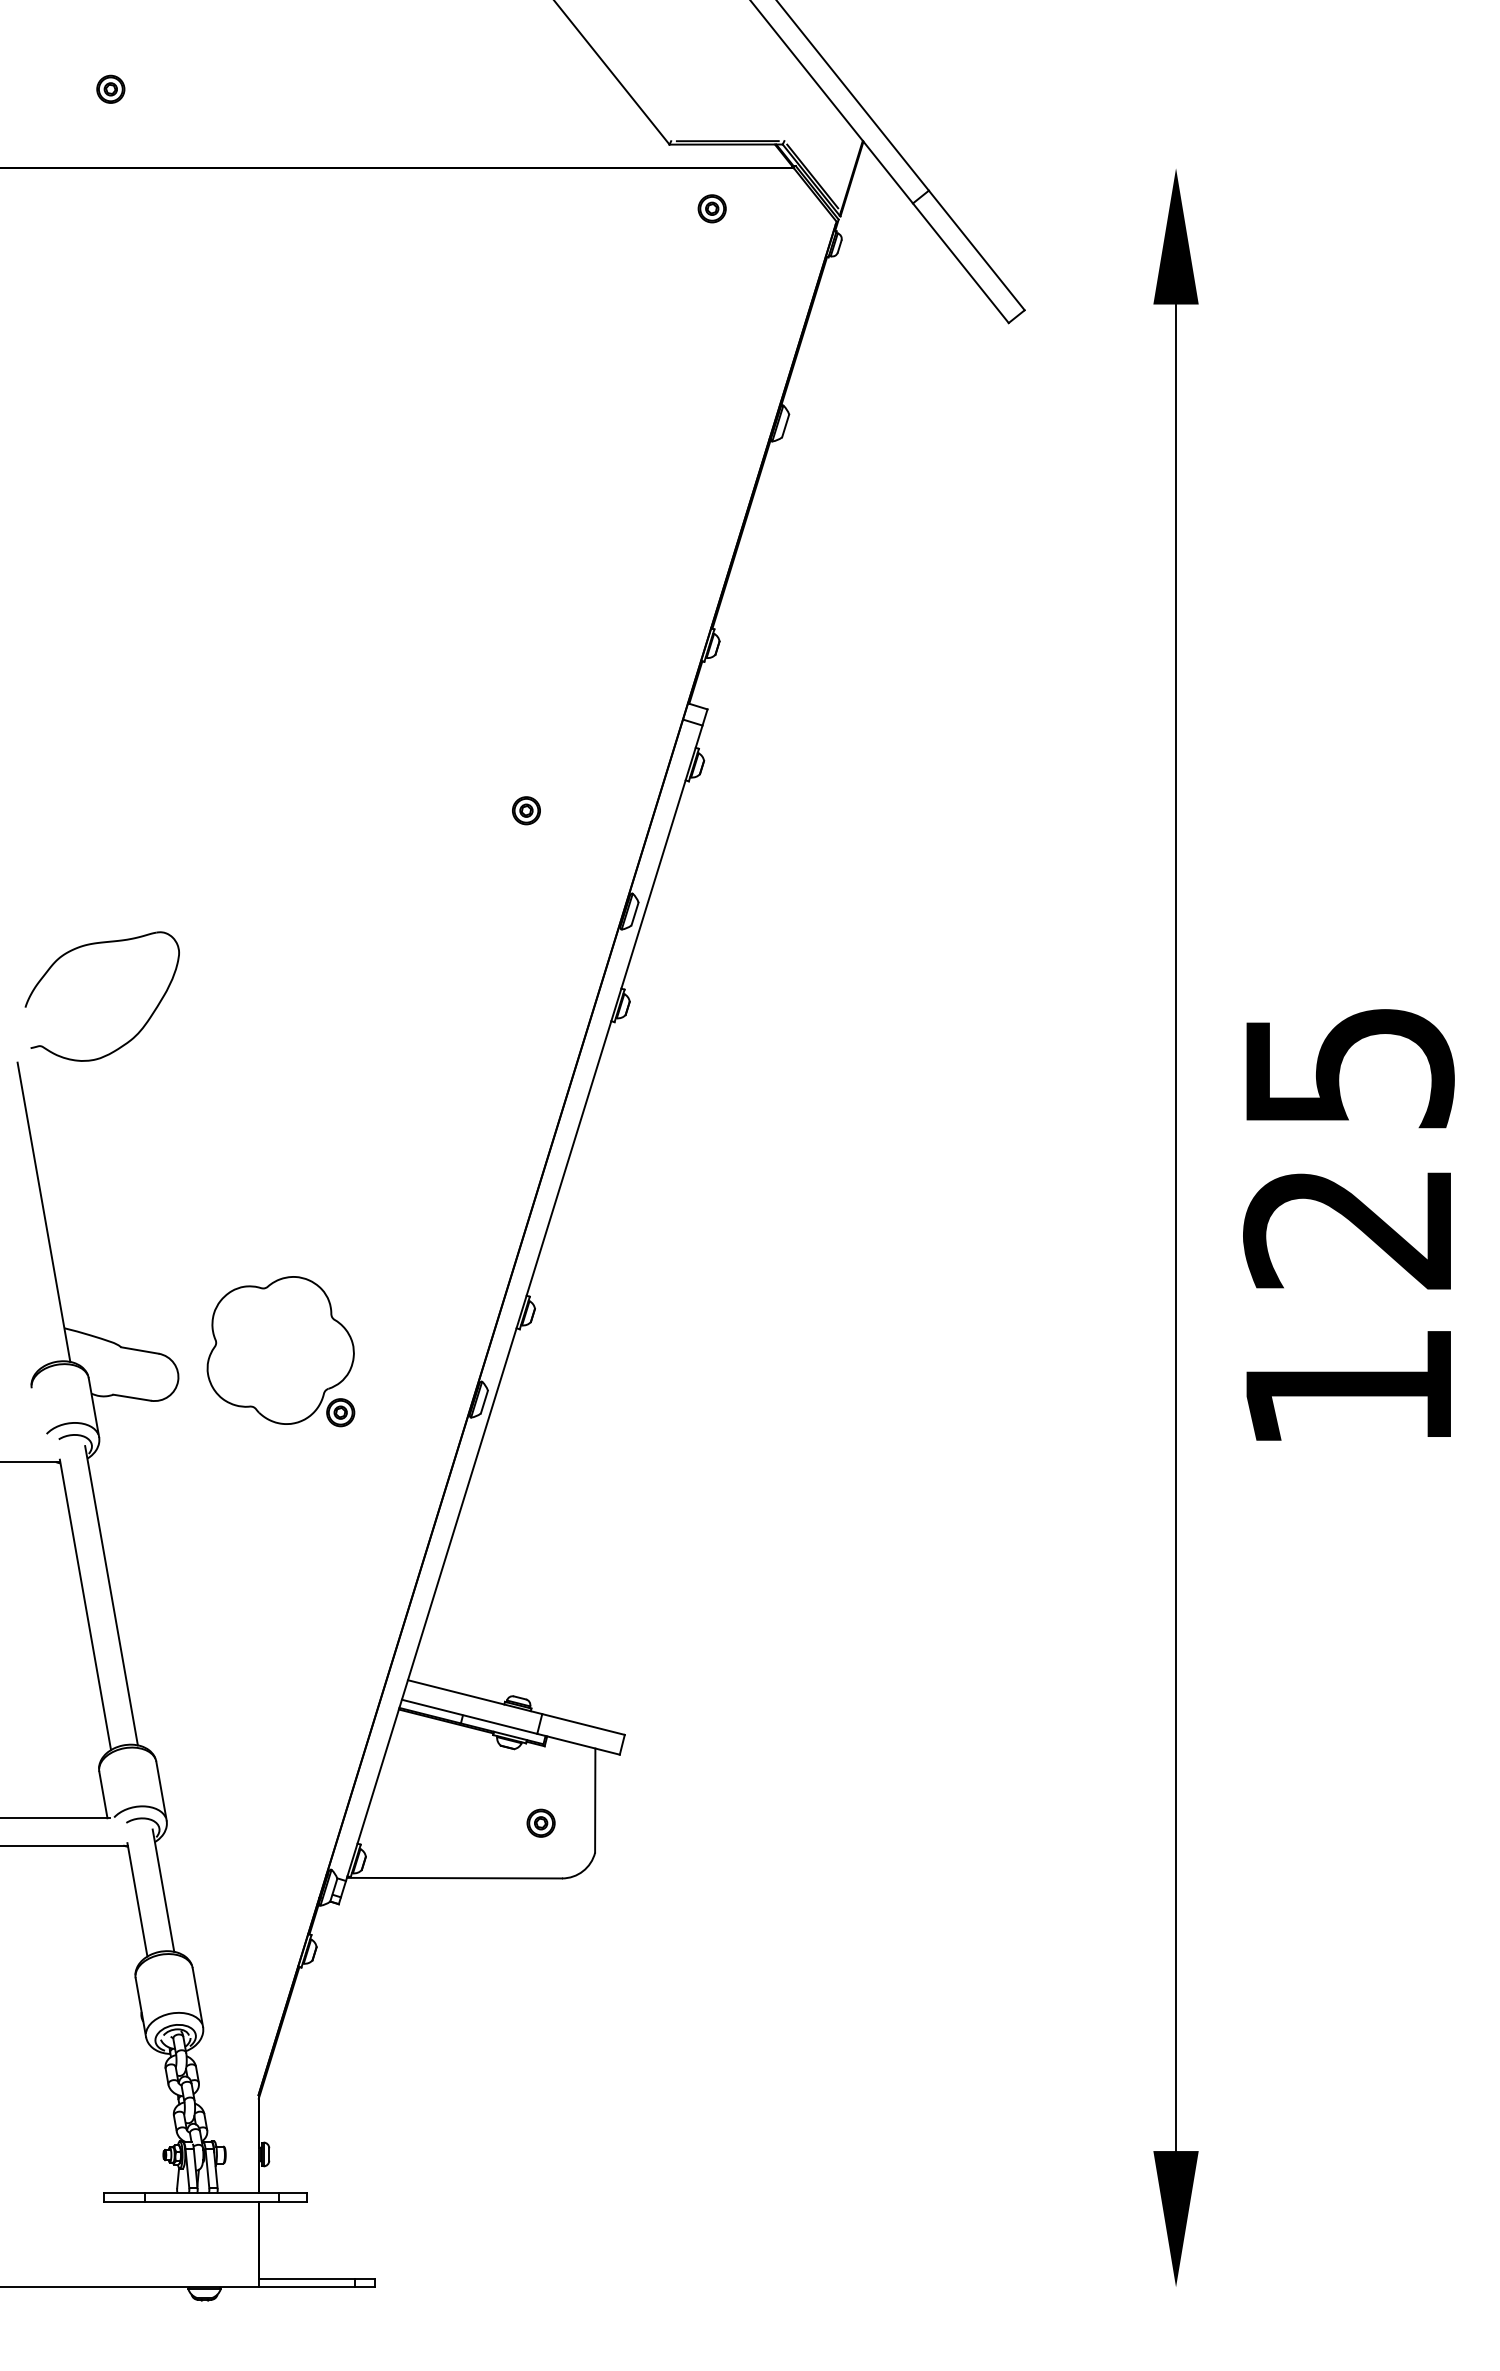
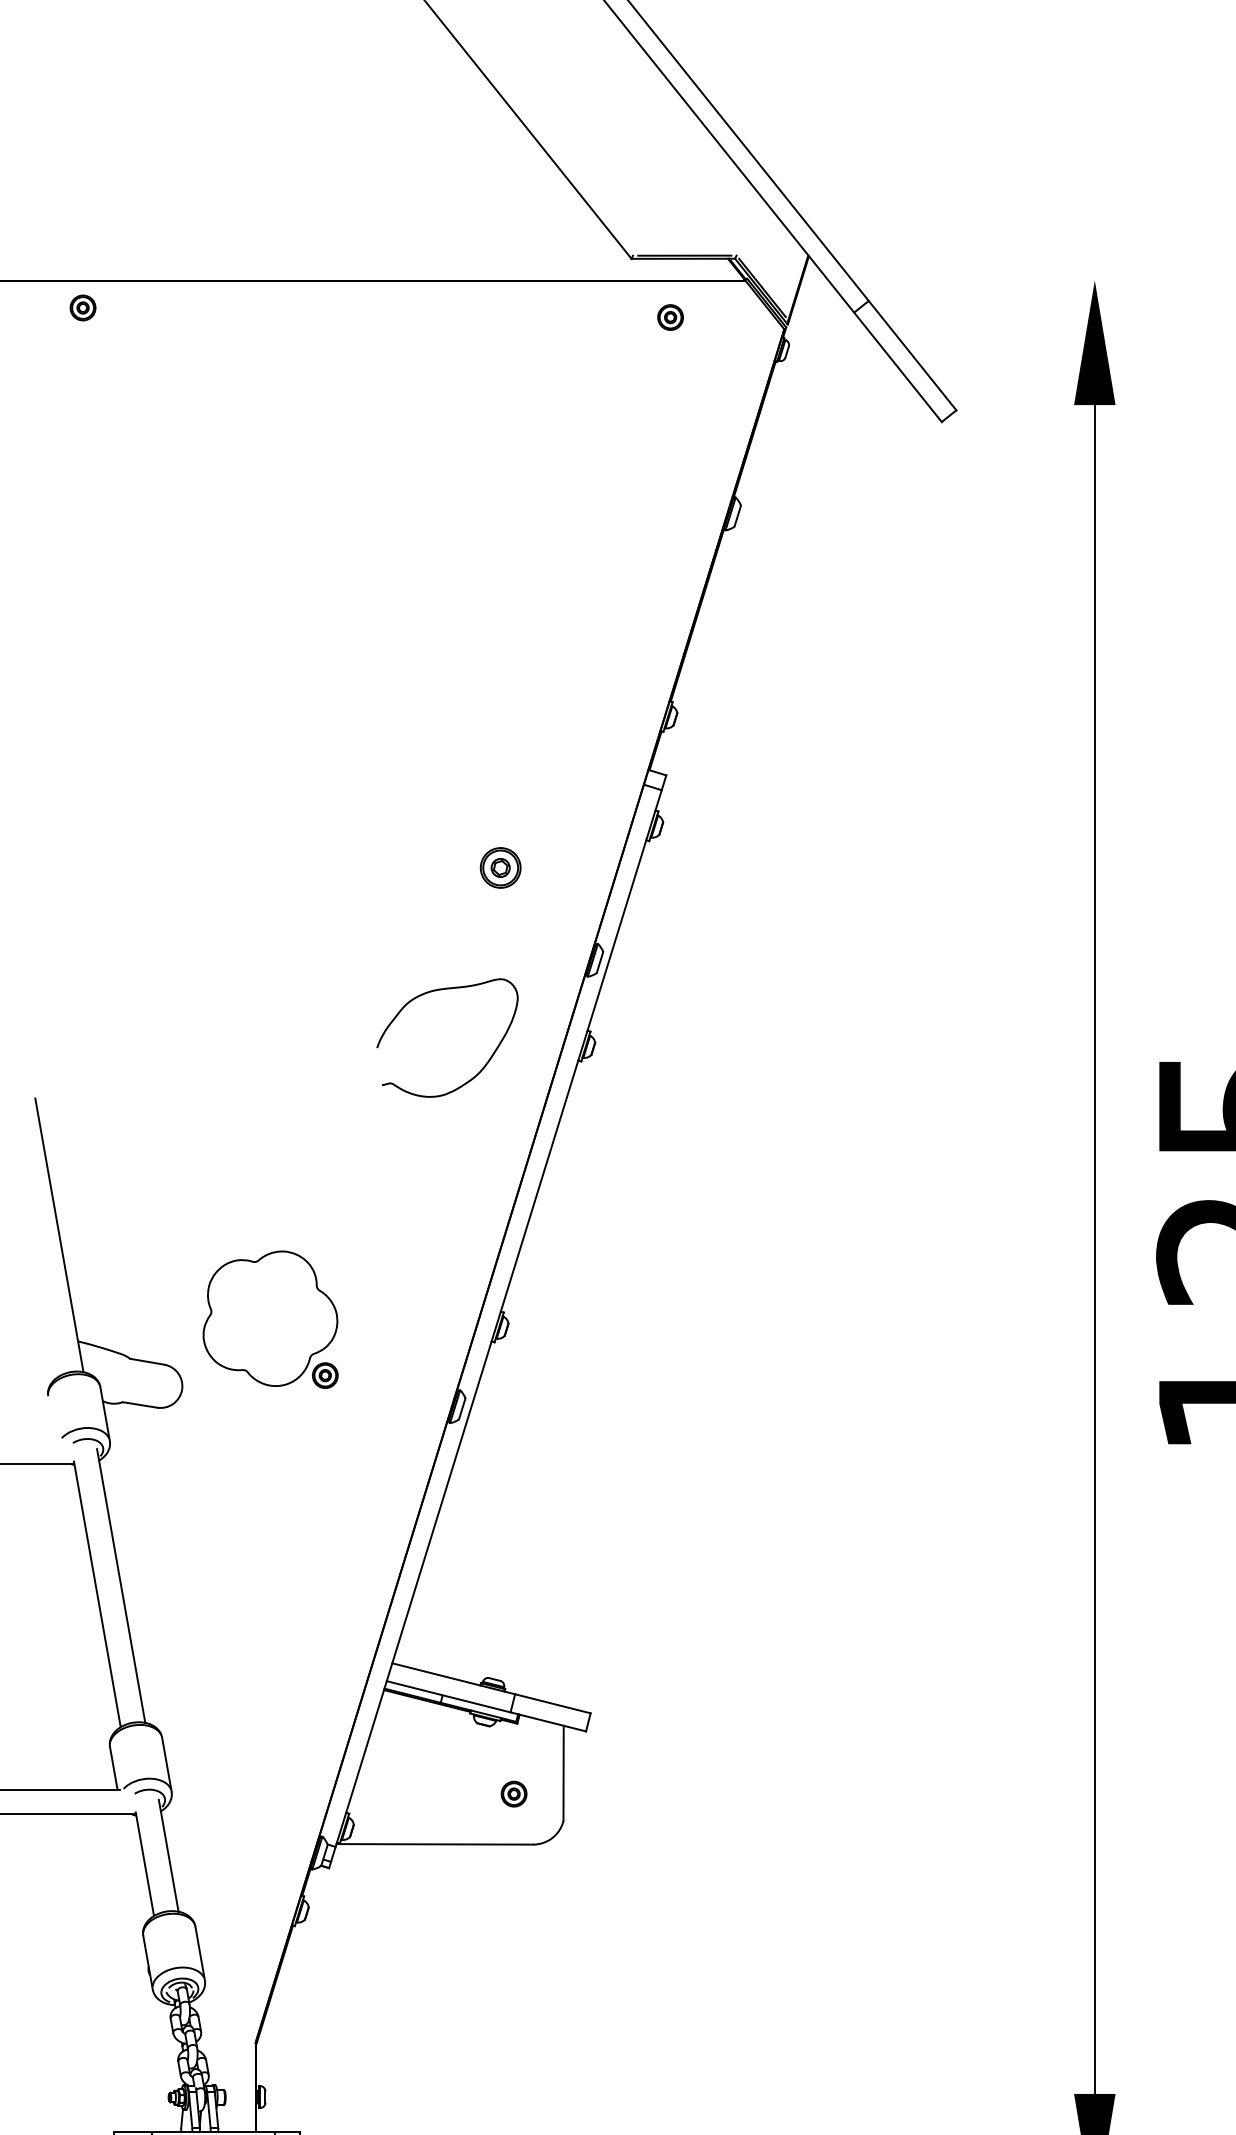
part: (110, 88) -> (82, 307), moved
part: (526, 810) -> (500, 867), size x1.6
part: (142, 1026) -> (484, 1065), moved
part: (280, 1351) -> (270, 1319), moved

